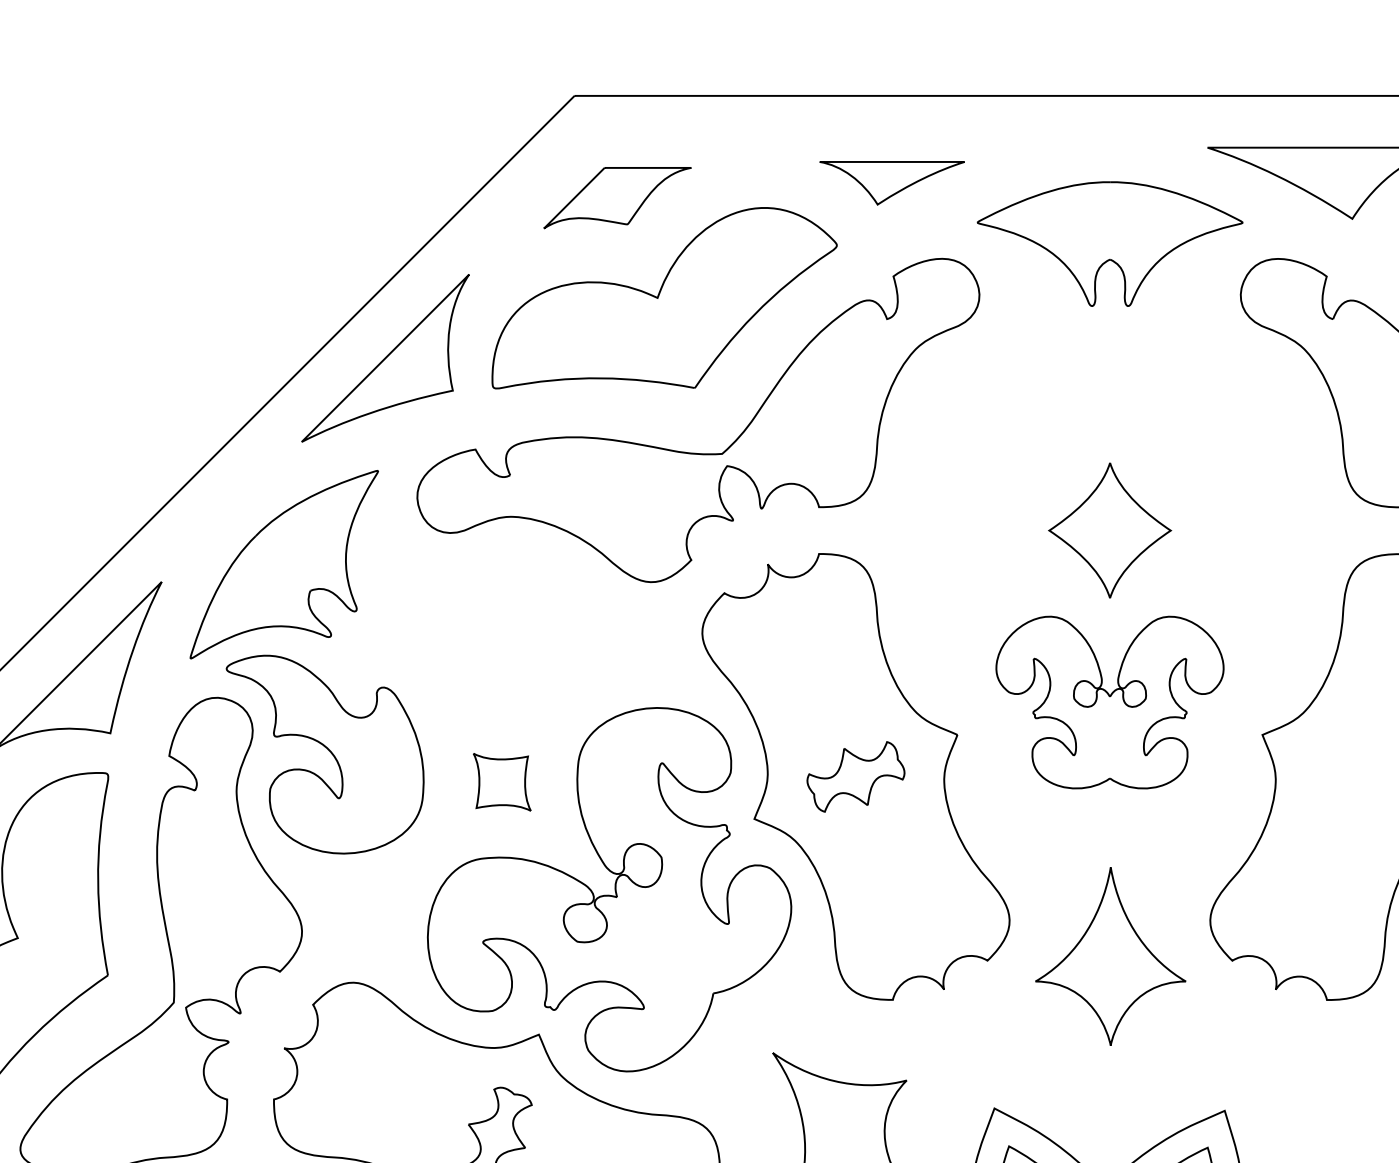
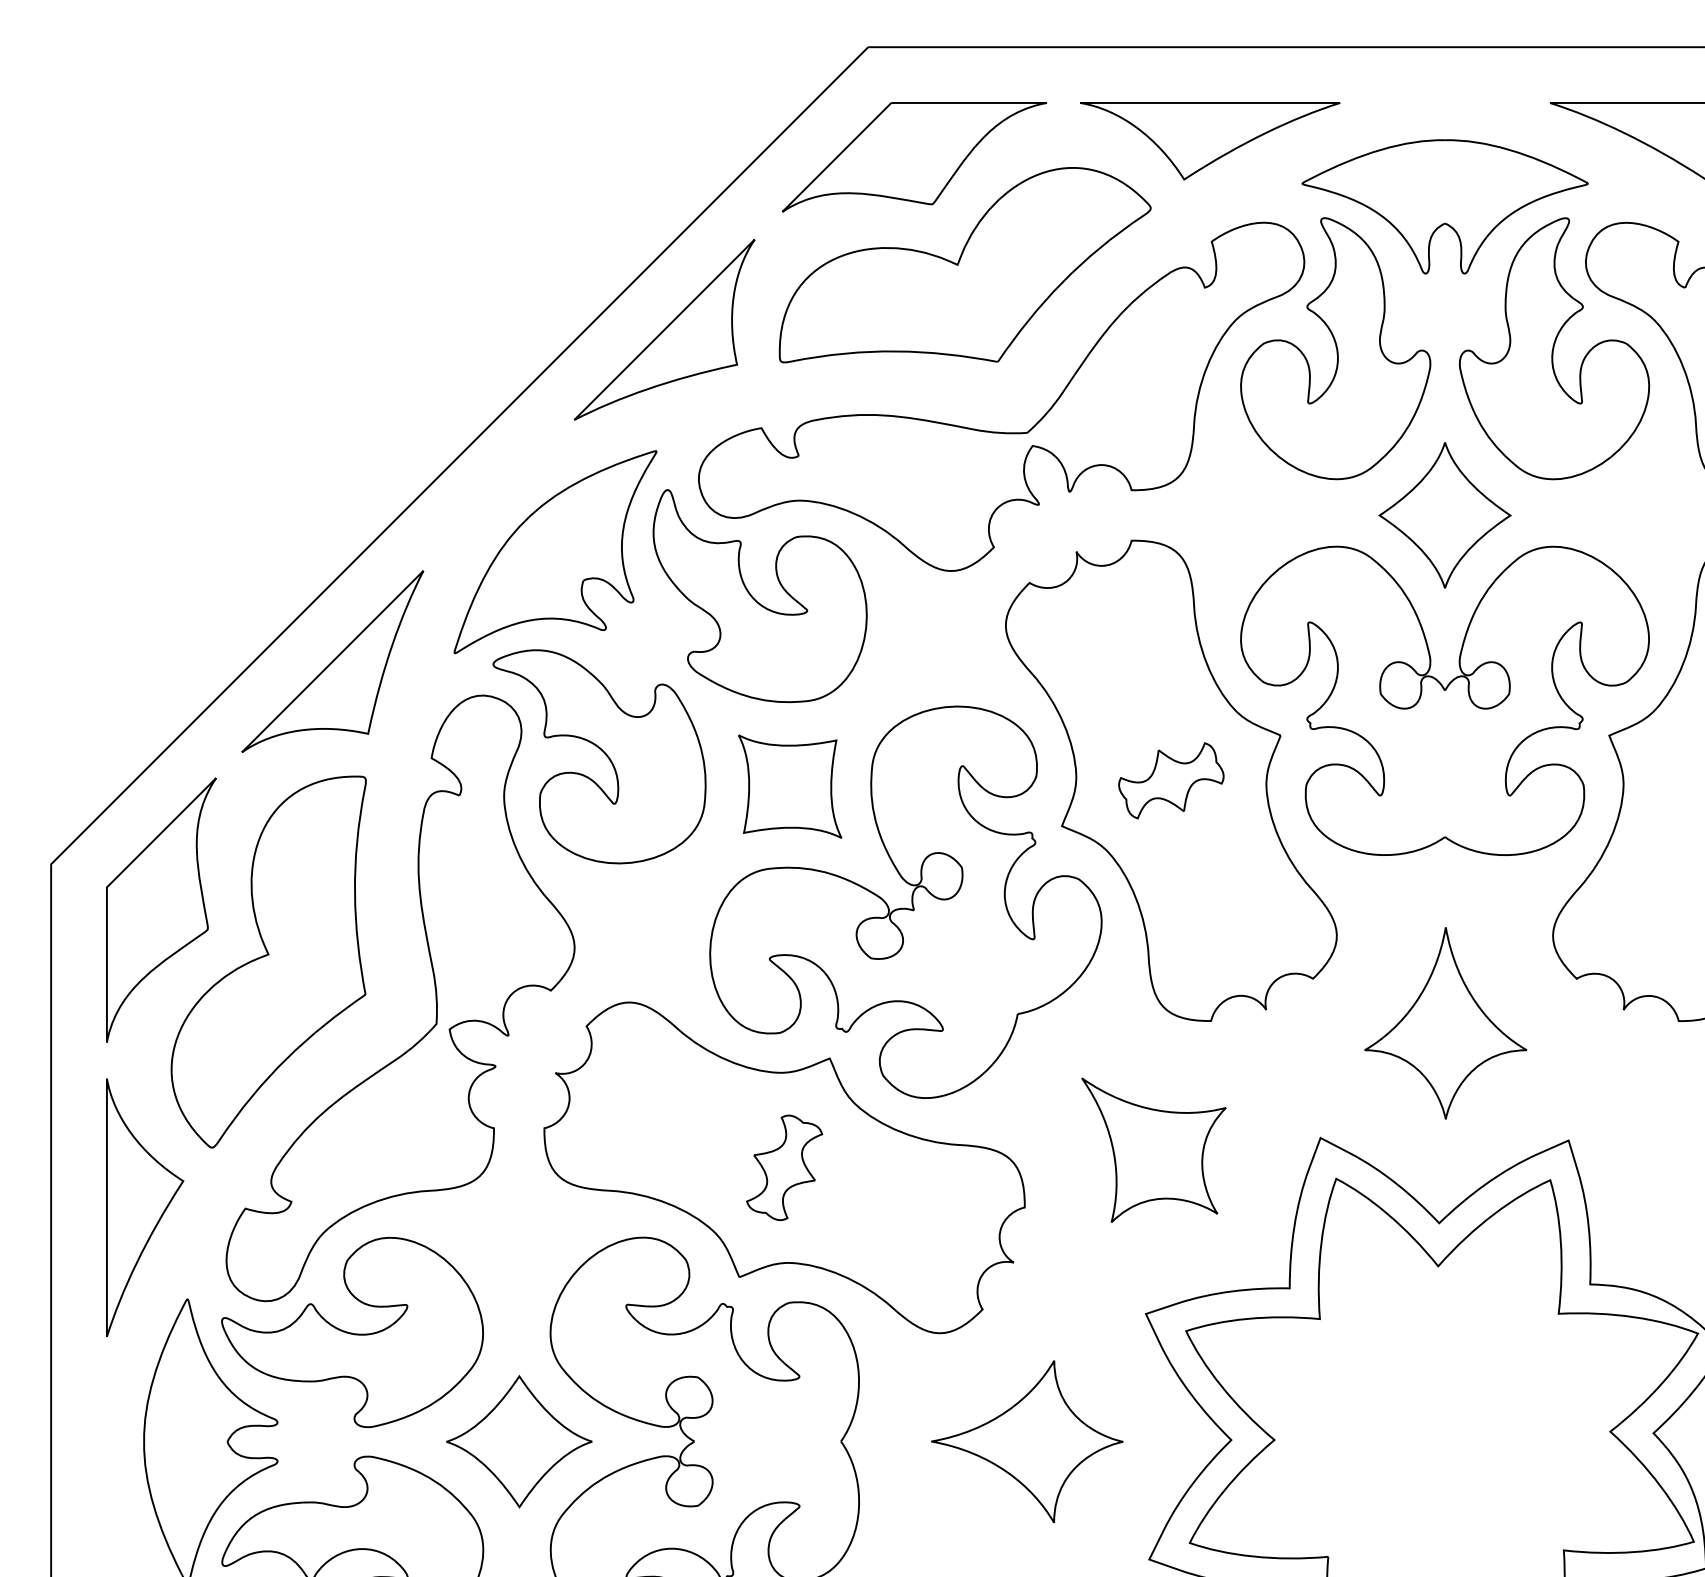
part: (892, 183) -> (1210, 141), size x1.67
part: (617, 198) -> (914, 157), size x1.67
part: (1008, 375) -> (1335, 348), added
part: (1211, 375) -> (1554, 348), added
part: (473, 605) -> (759, 596), added
part: (1109, 702) -> (1444, 700), size x1.67
part: (502, 782) -> (790, 786), size x1.67
part: (1110, 956) -> (1445, 1023), moved

